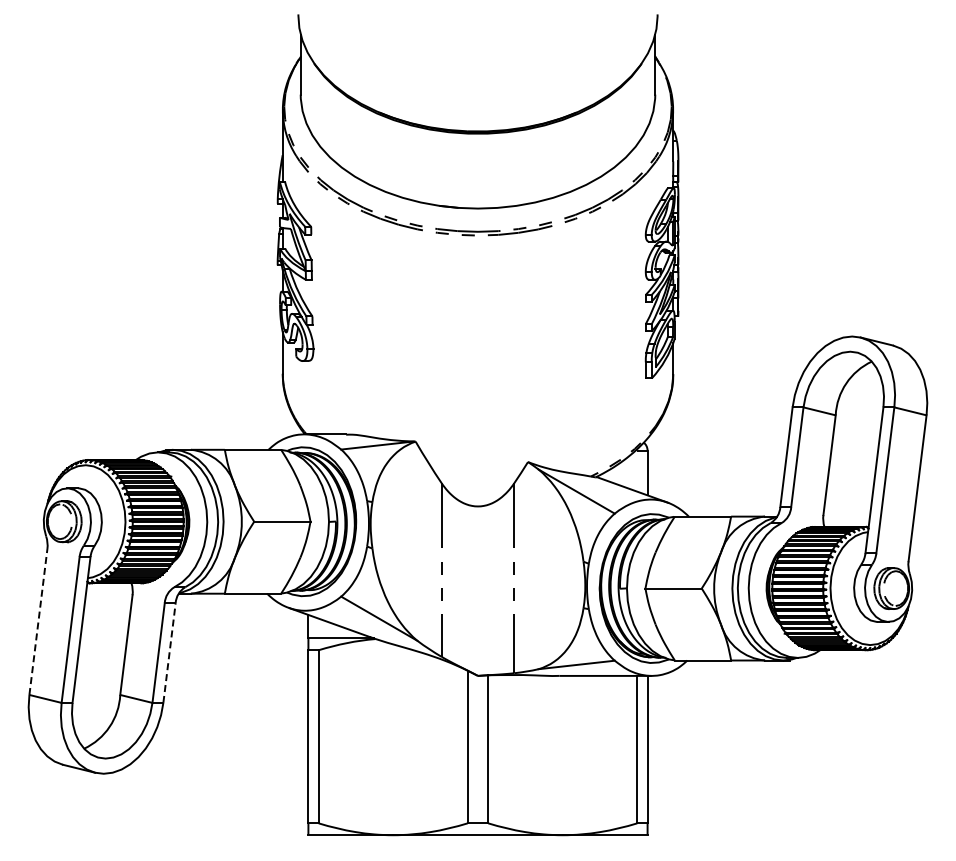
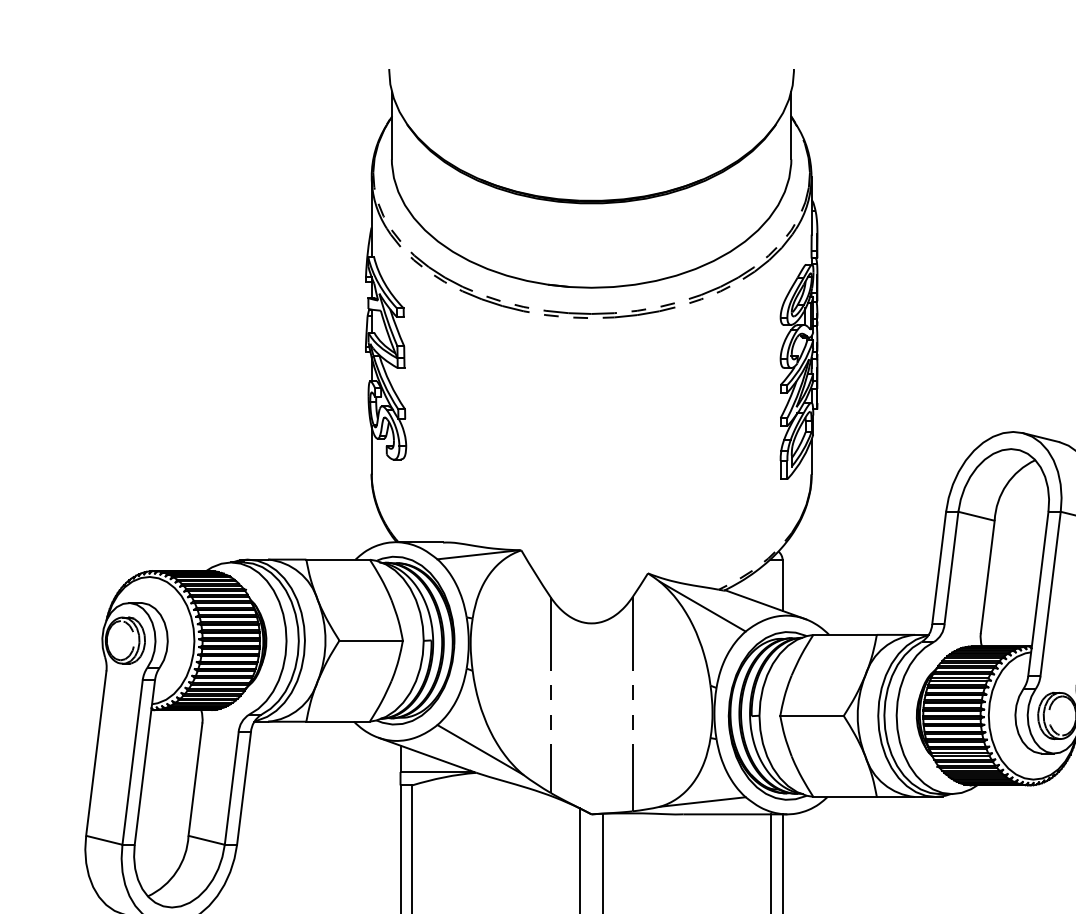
line: (38, 621) -> (96, 753), dashed -> solid
line: (169, 652) -> (243, 787), dashed -> solid

